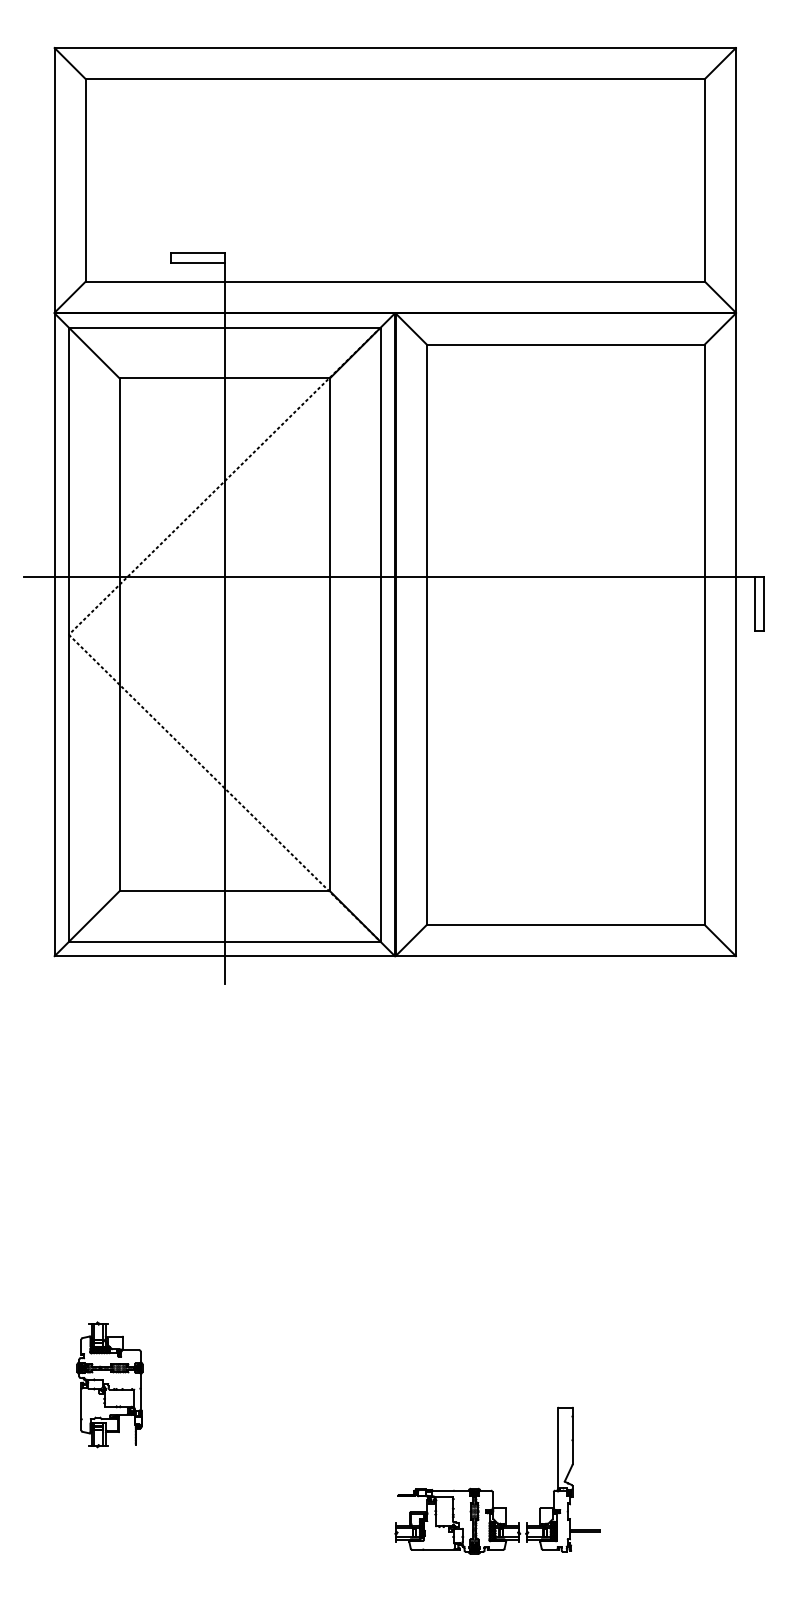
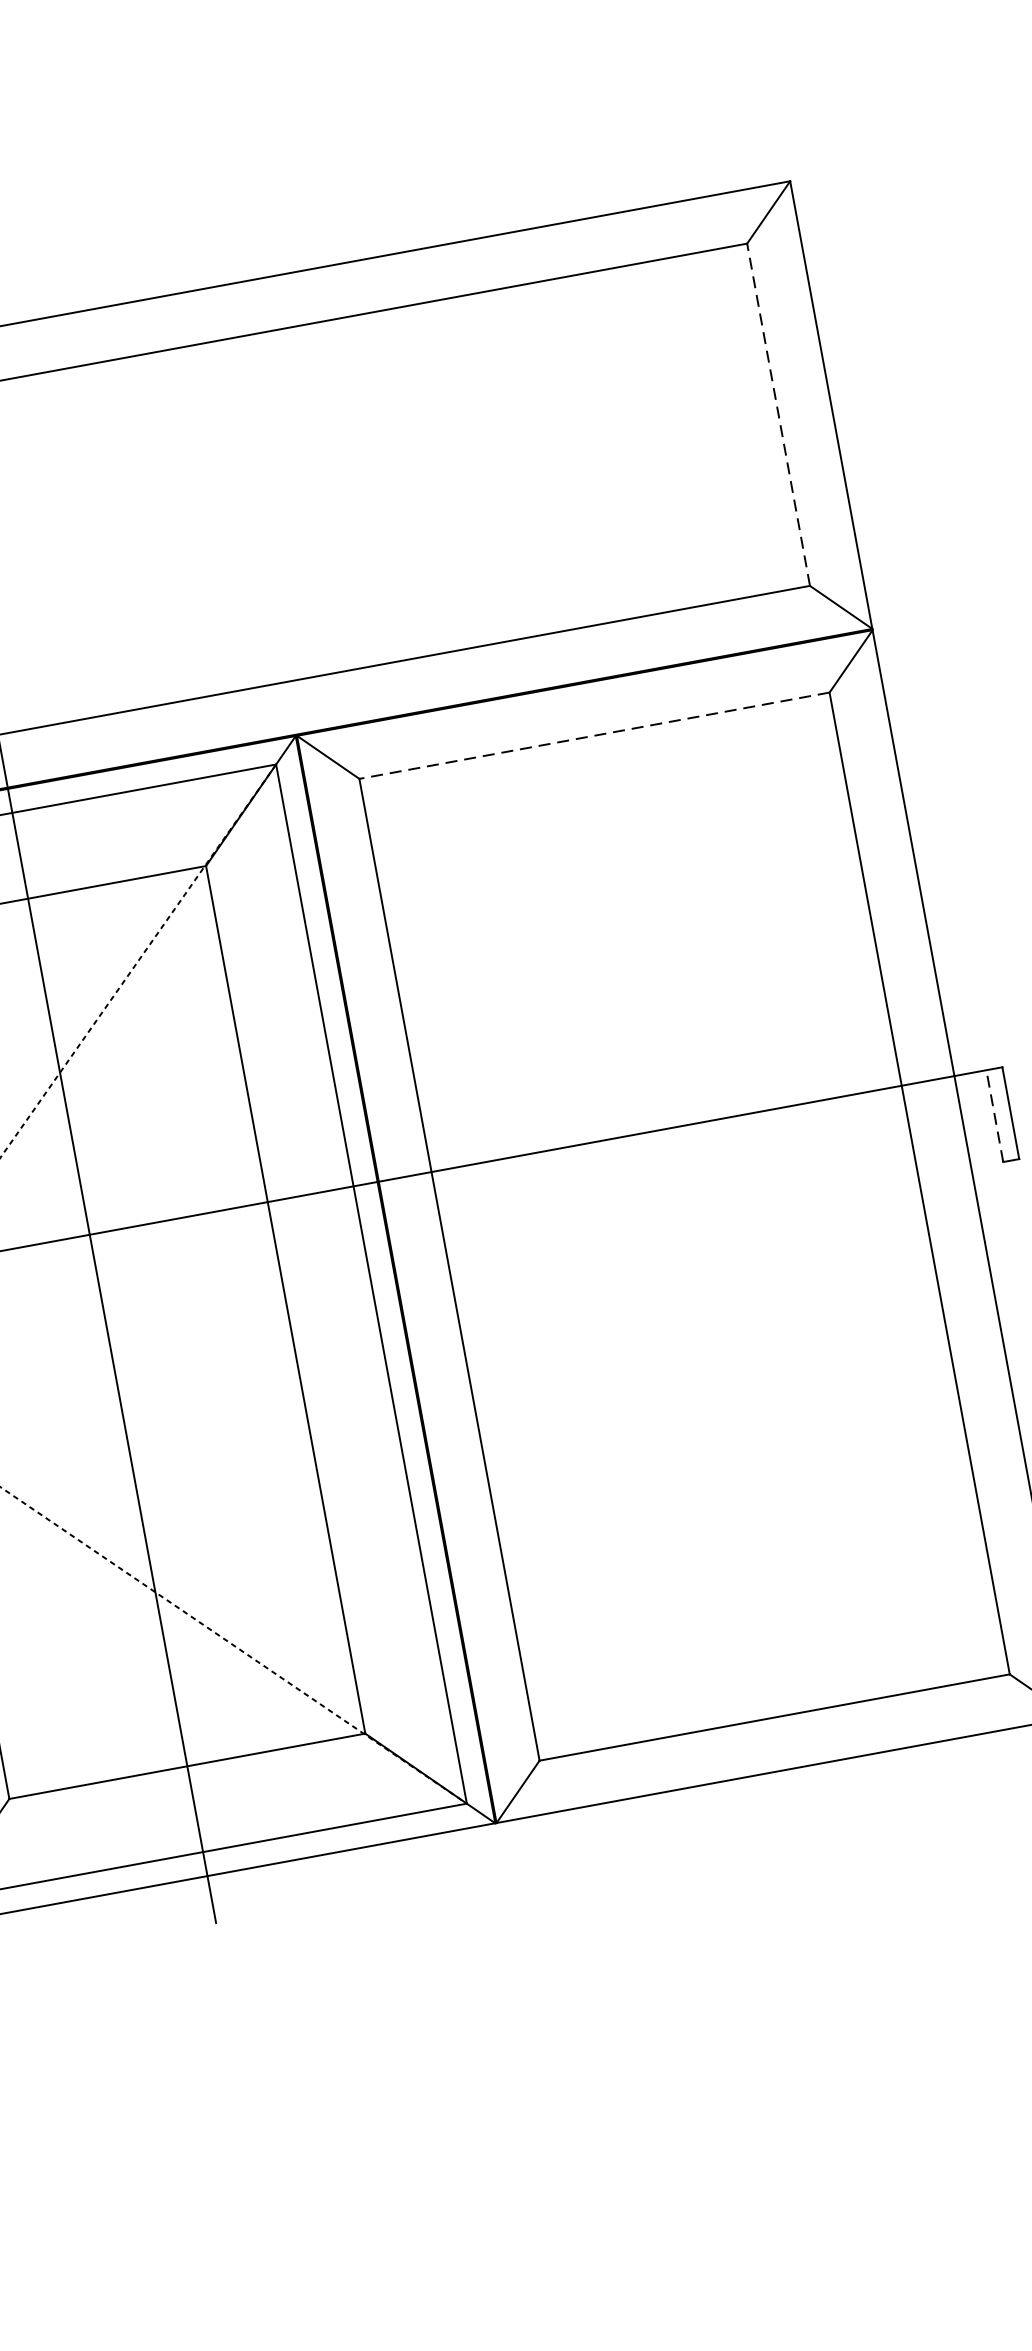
line: (704, 179) -> (777, 413), solid -> dashed
line: (565, 344) -> (593, 735), solid -> dashed
line: (754, 603) -> (994, 1115), solid -> dashed

